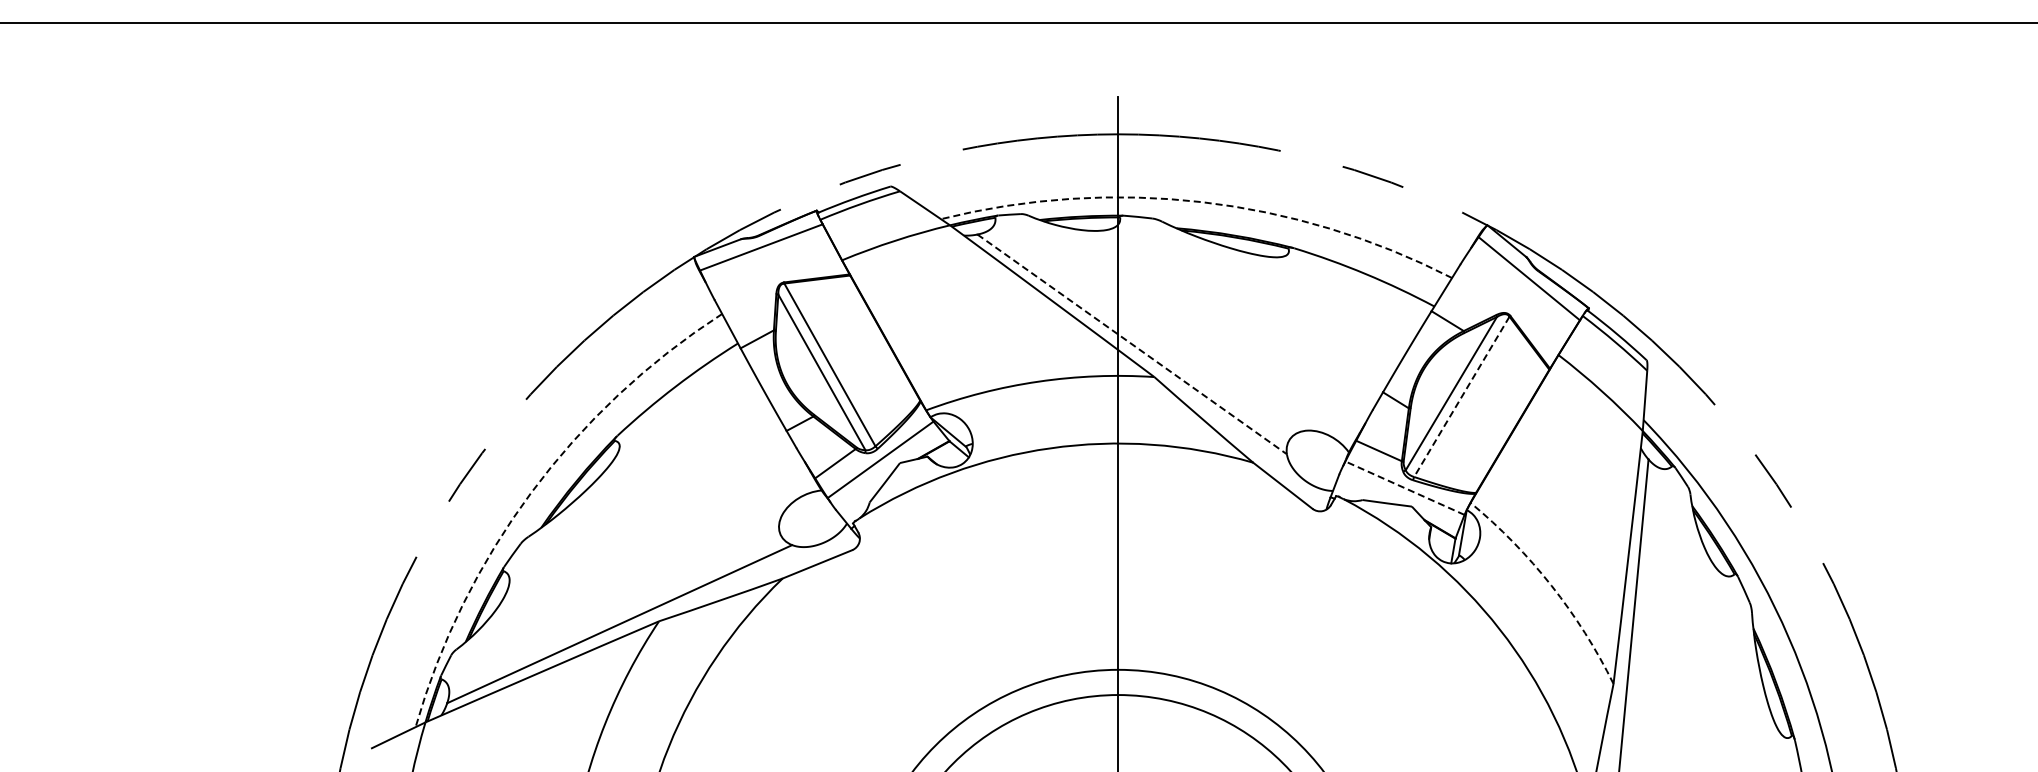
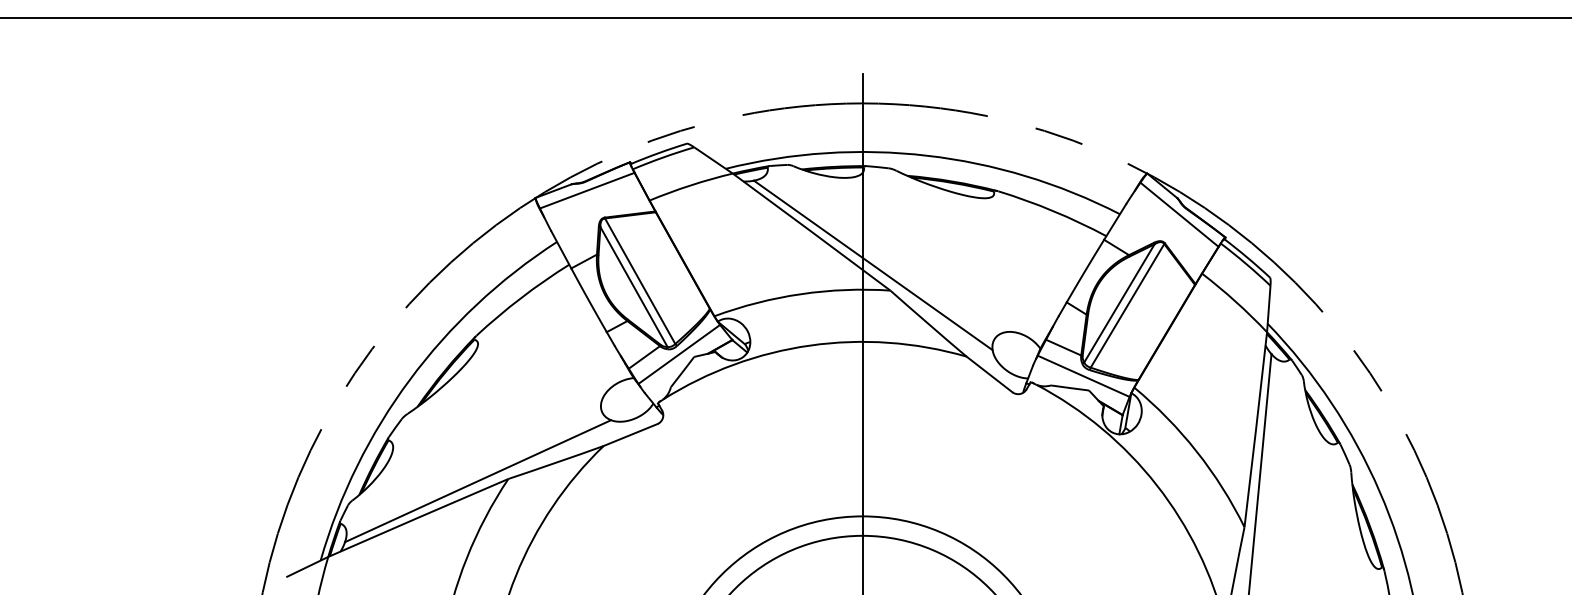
arc: (1201, 202) -> (926, 155), dashed -> solid
line: (1132, 344) -> (873, 265), dashed -> solid
line: (1461, 397) -> (1127, 306), dashed -> solid
line: (1404, 487) -> (1083, 375), dashed -> solid
arc: (531, 492) -> (410, 379), dashed -> solid
arc: (1551, 585) -> (1196, 451), dashed -> solid

